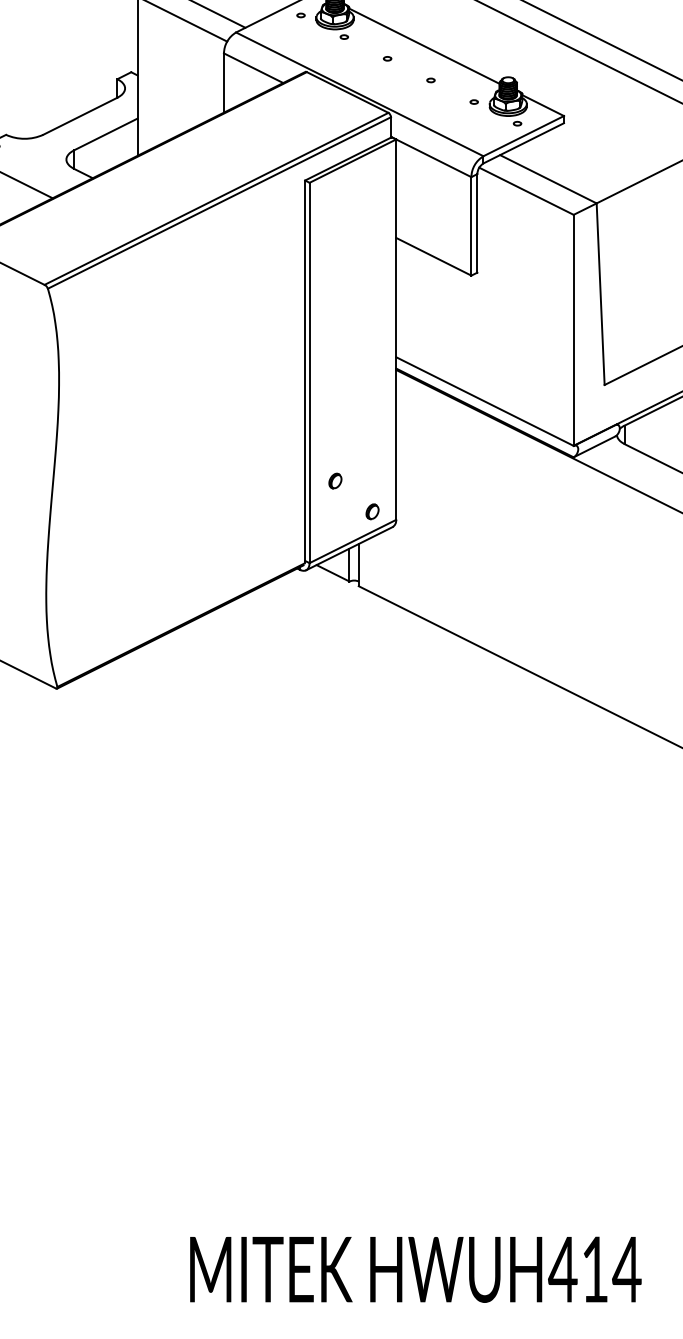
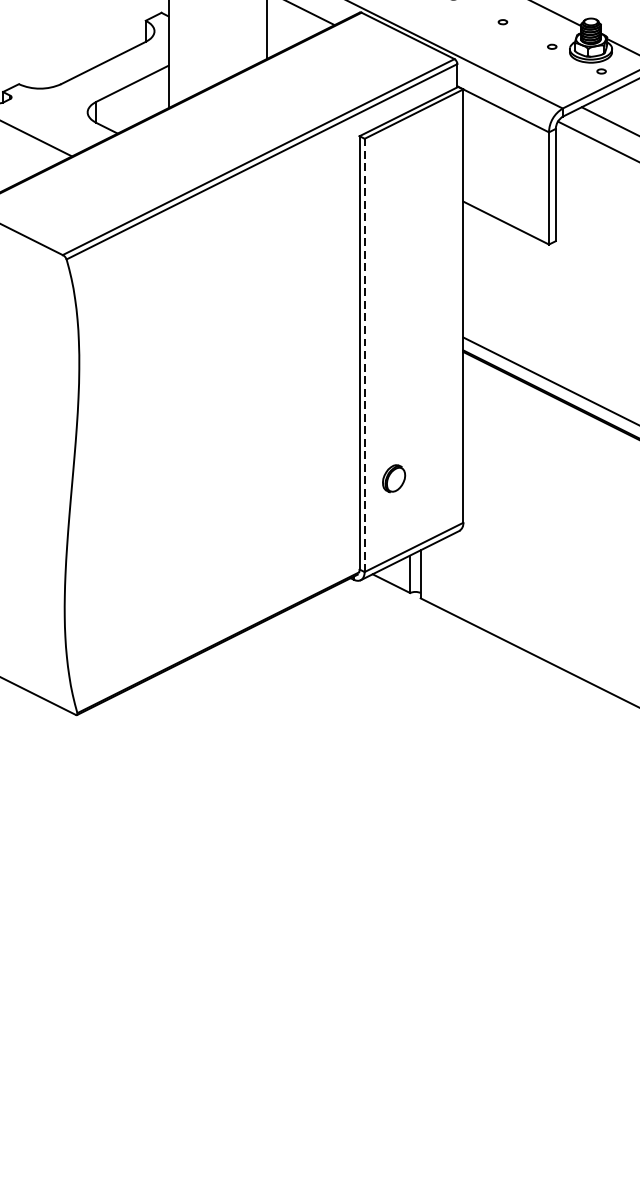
line: (309, 372) -> (364, 354), solid -> dashed
part: (335, 480) -> (394, 477), size x1.6
part: (372, 511) -> (436, 513), removed

